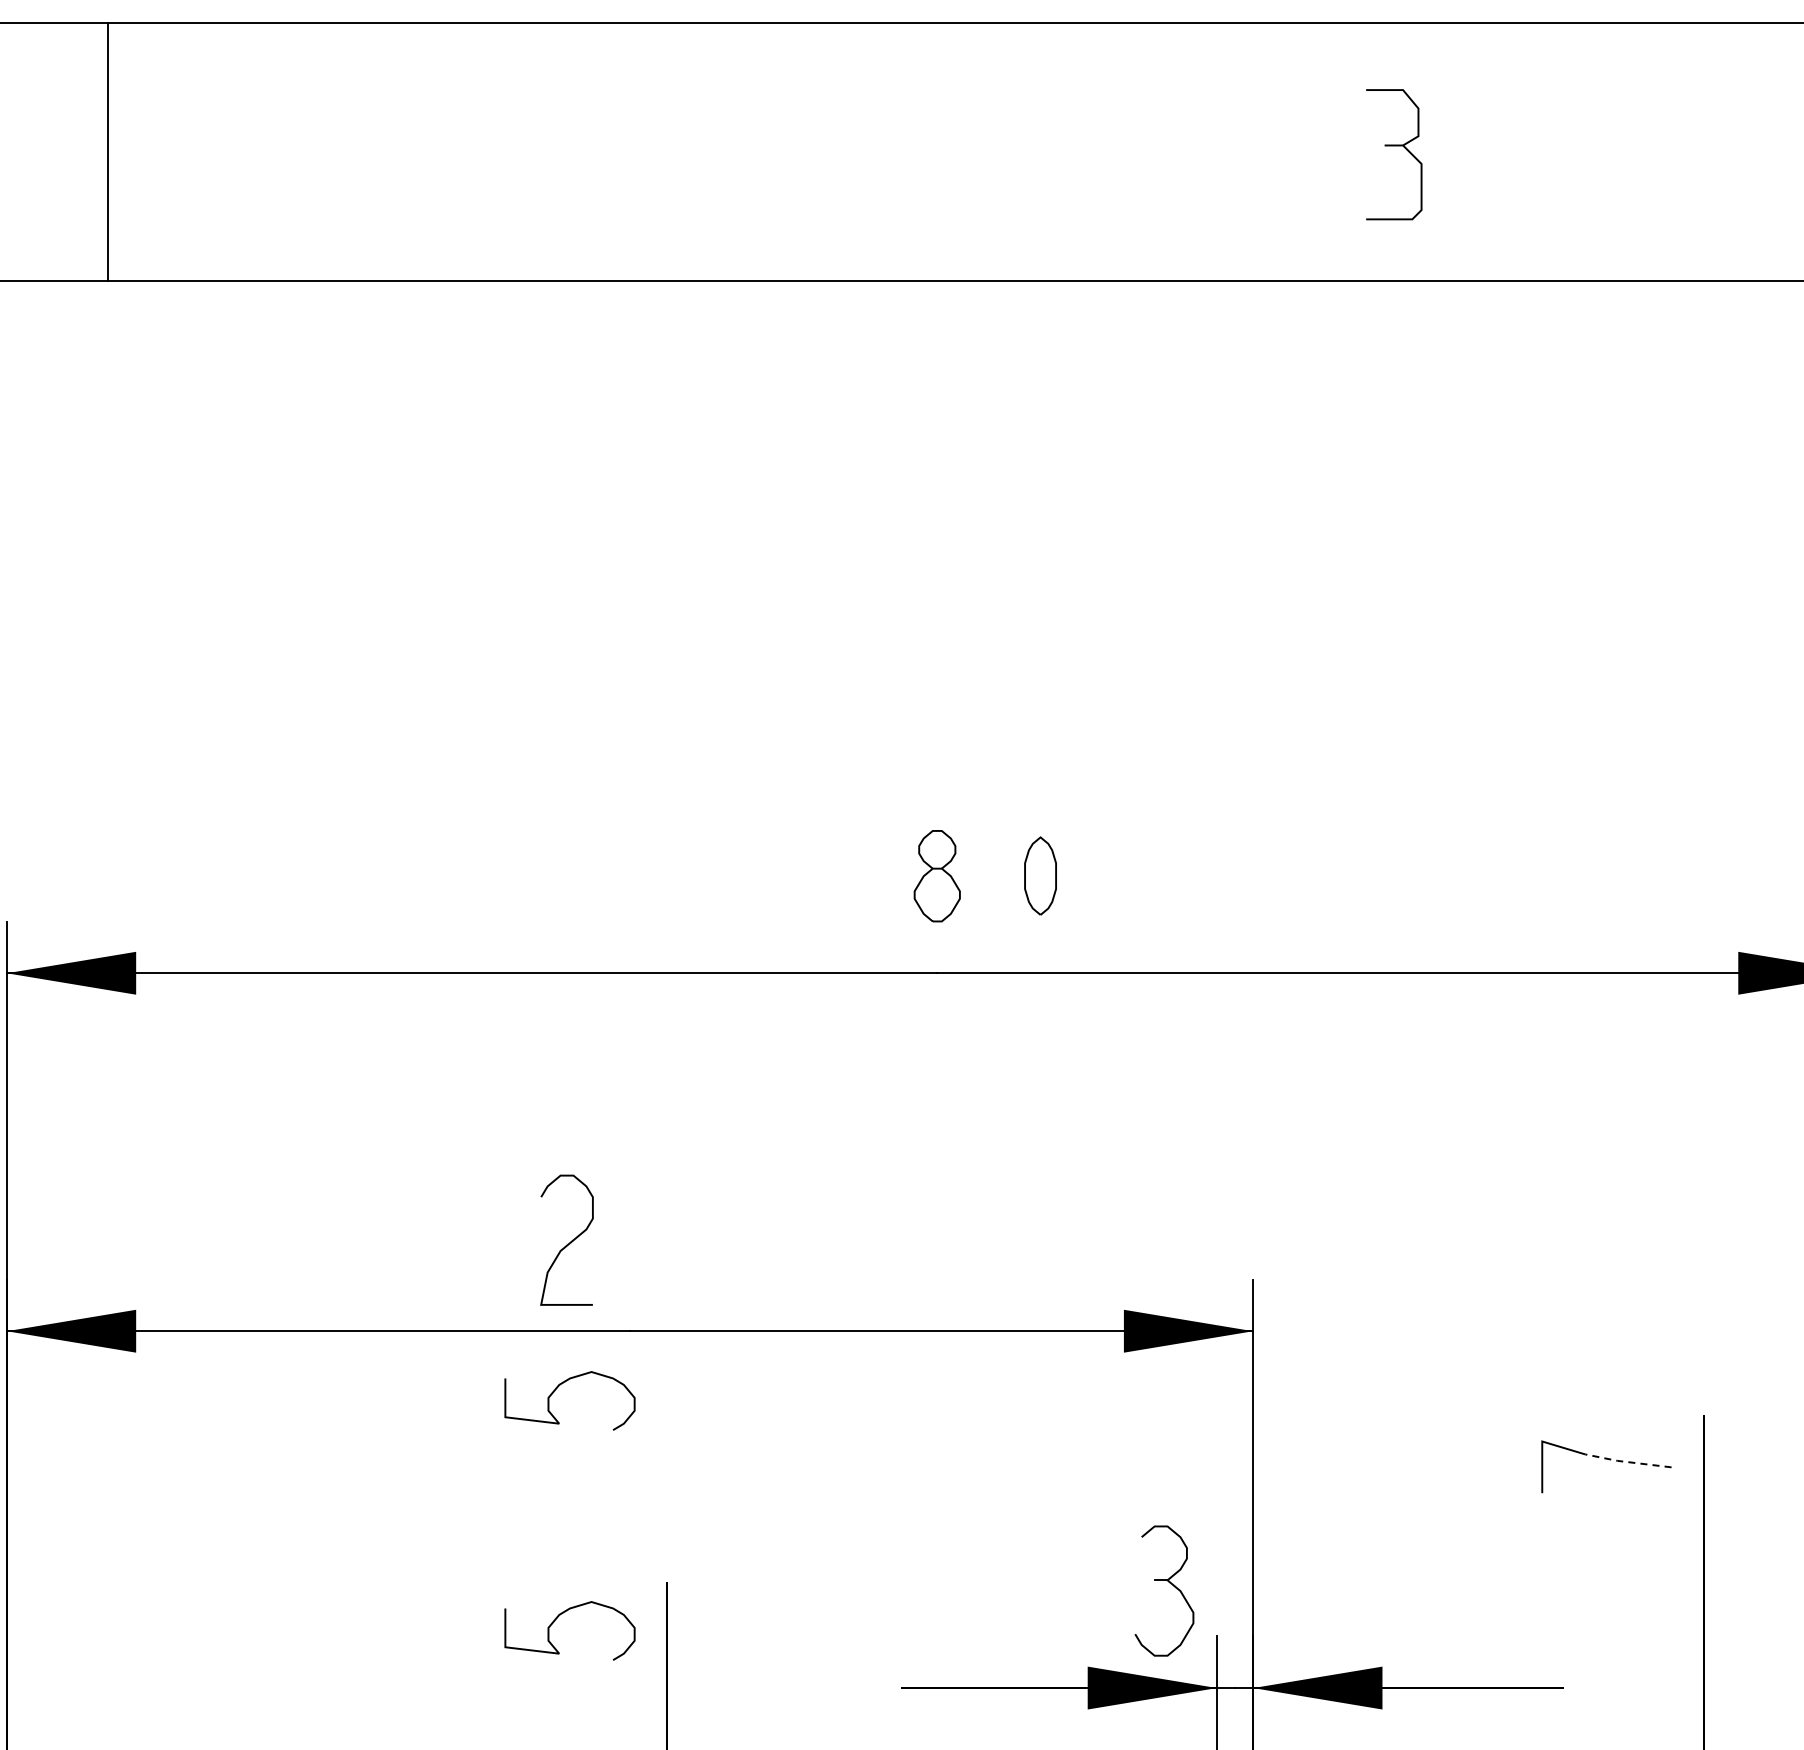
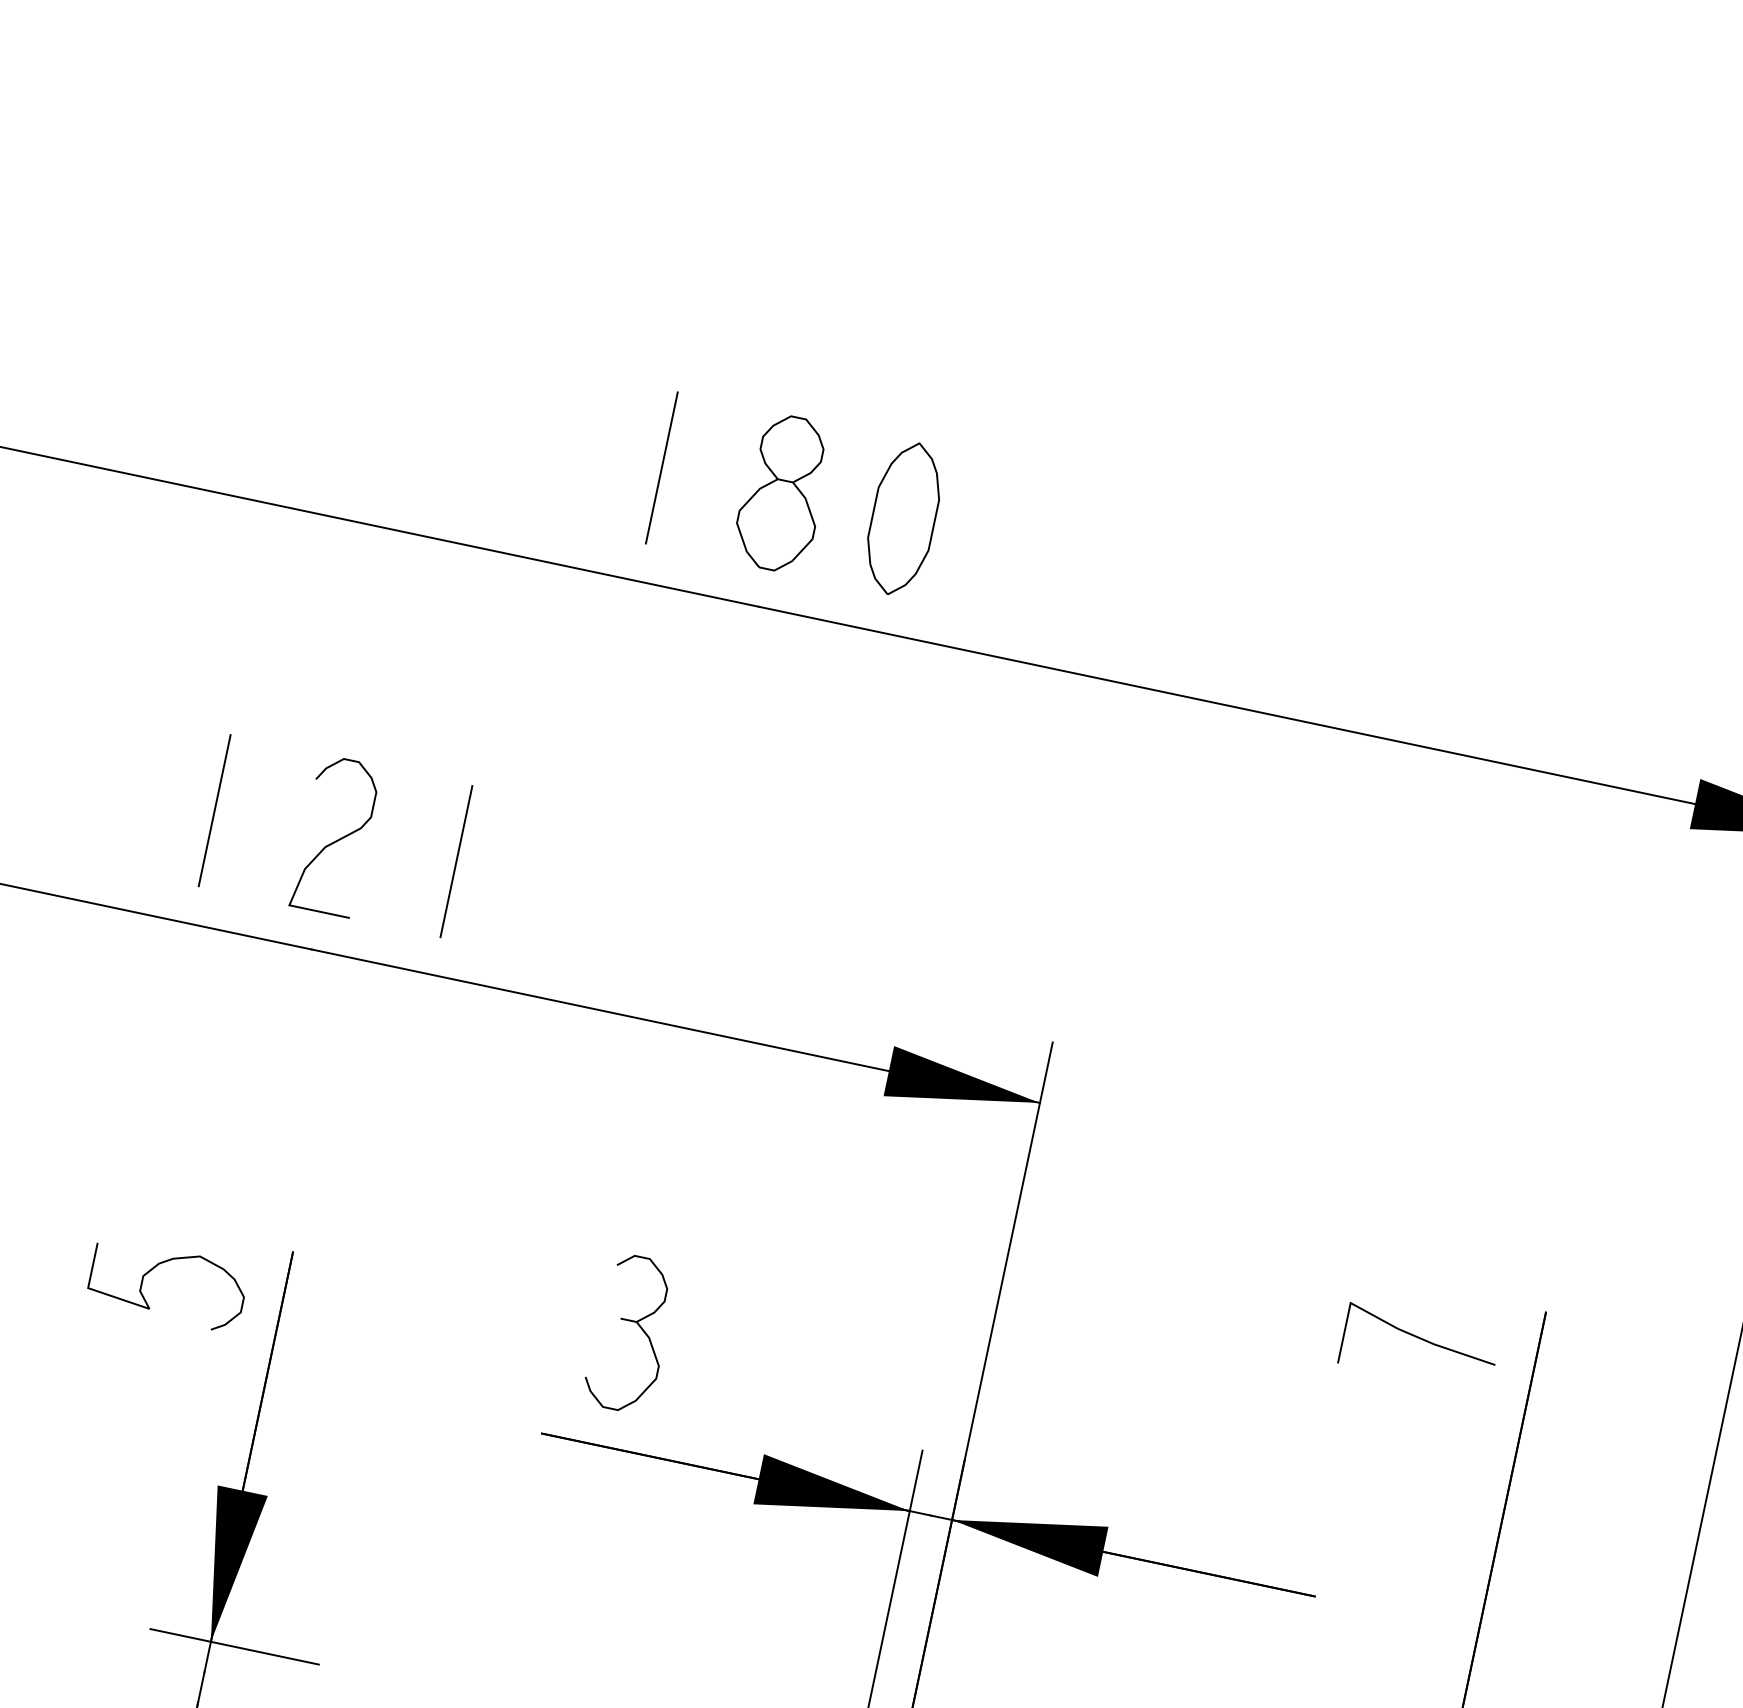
line: (833, 875) -> (661, 466), added
part: (937, 875) -> (783, 492), size x1.43
part: (1040, 875) -> (903, 517), size x1.67
line: (526, 1233) -> (214, 809), added
line: (733, 1233) -> (456, 860), added
curve: (569, 1242) -> (337, 839), moved
curve: (557, 1388) -> (212, 998), removed
line: (1627, 1462) -> (1445, 1348), dashed -> solid
part: (1169, 1583) -> (638, 1326), moved

